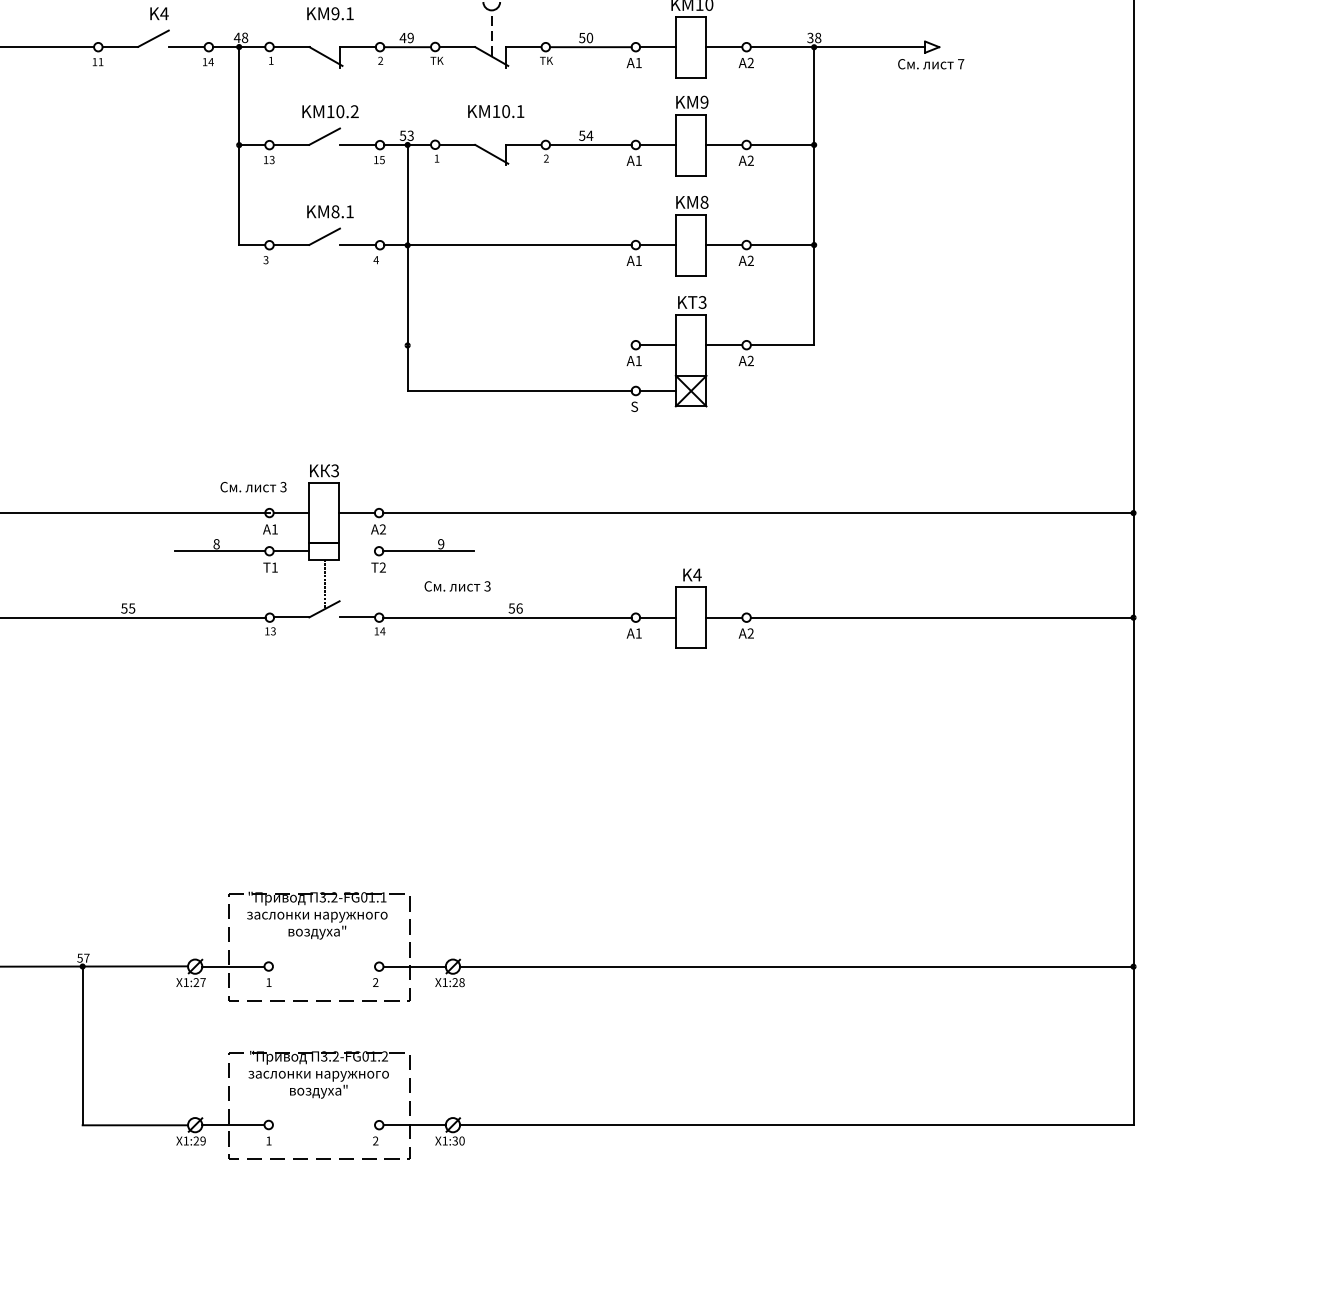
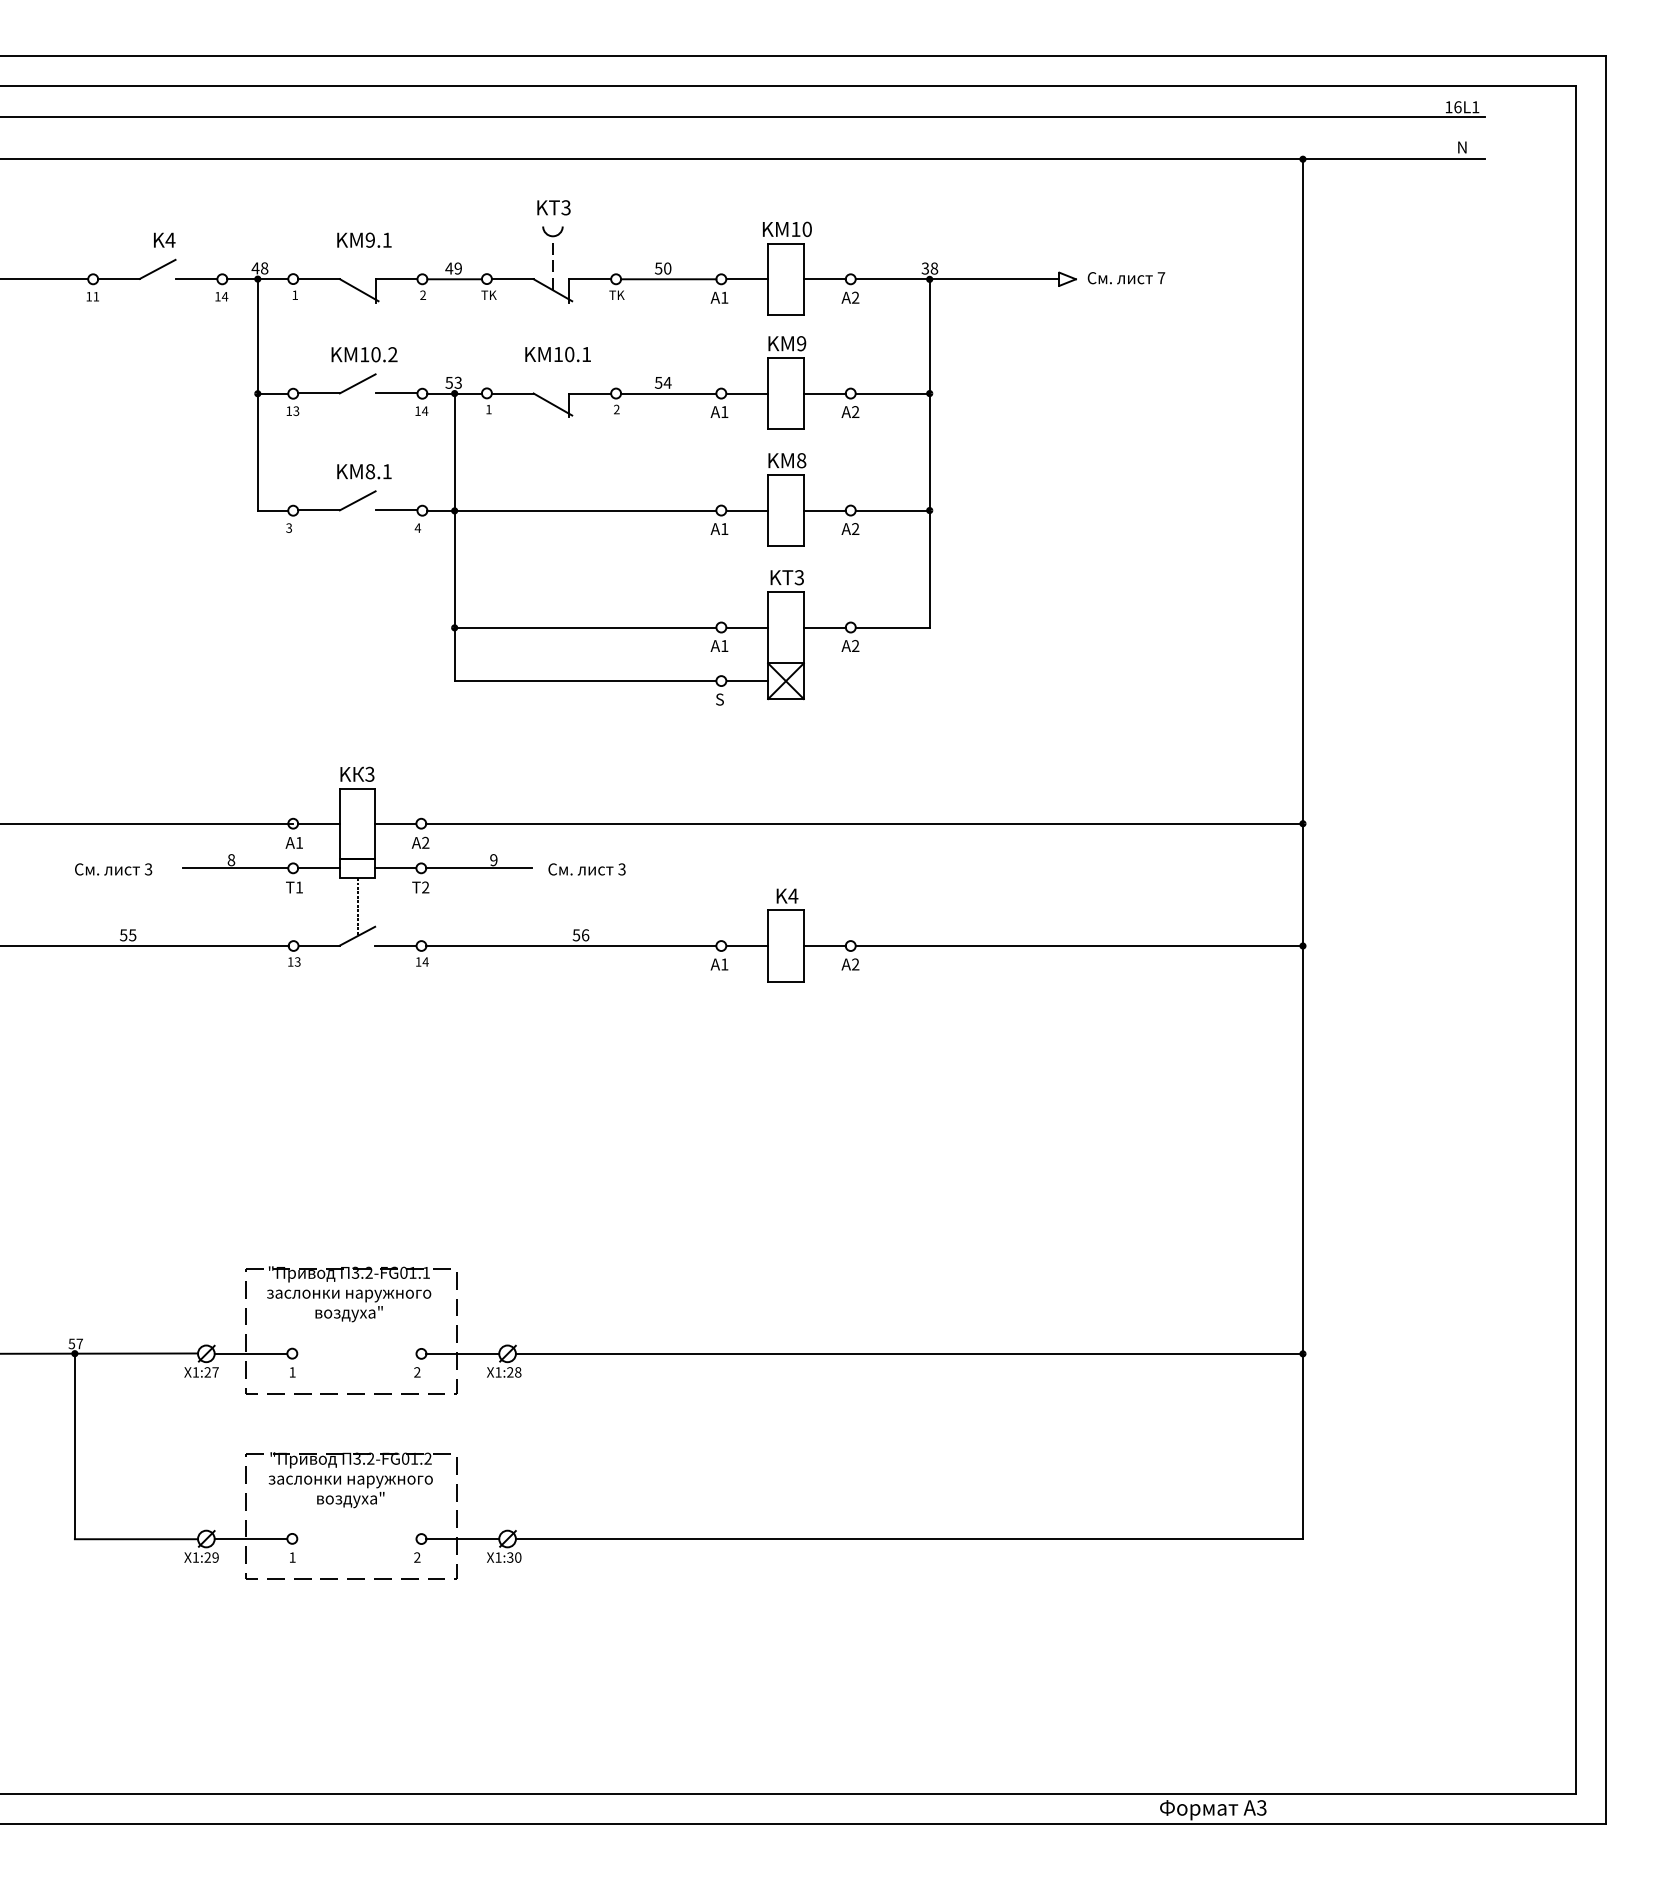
text: (931, 64) -> (1126, 278), moved
text: (382, 159) -> (425, 410), 15 -> 14
line: (519, 345) -> (585, 627), added
text: (253, 487) -> (113, 869), moved
line: (357, 551) -> (395, 868), added
text: (457, 586) -> (586, 869), moved

